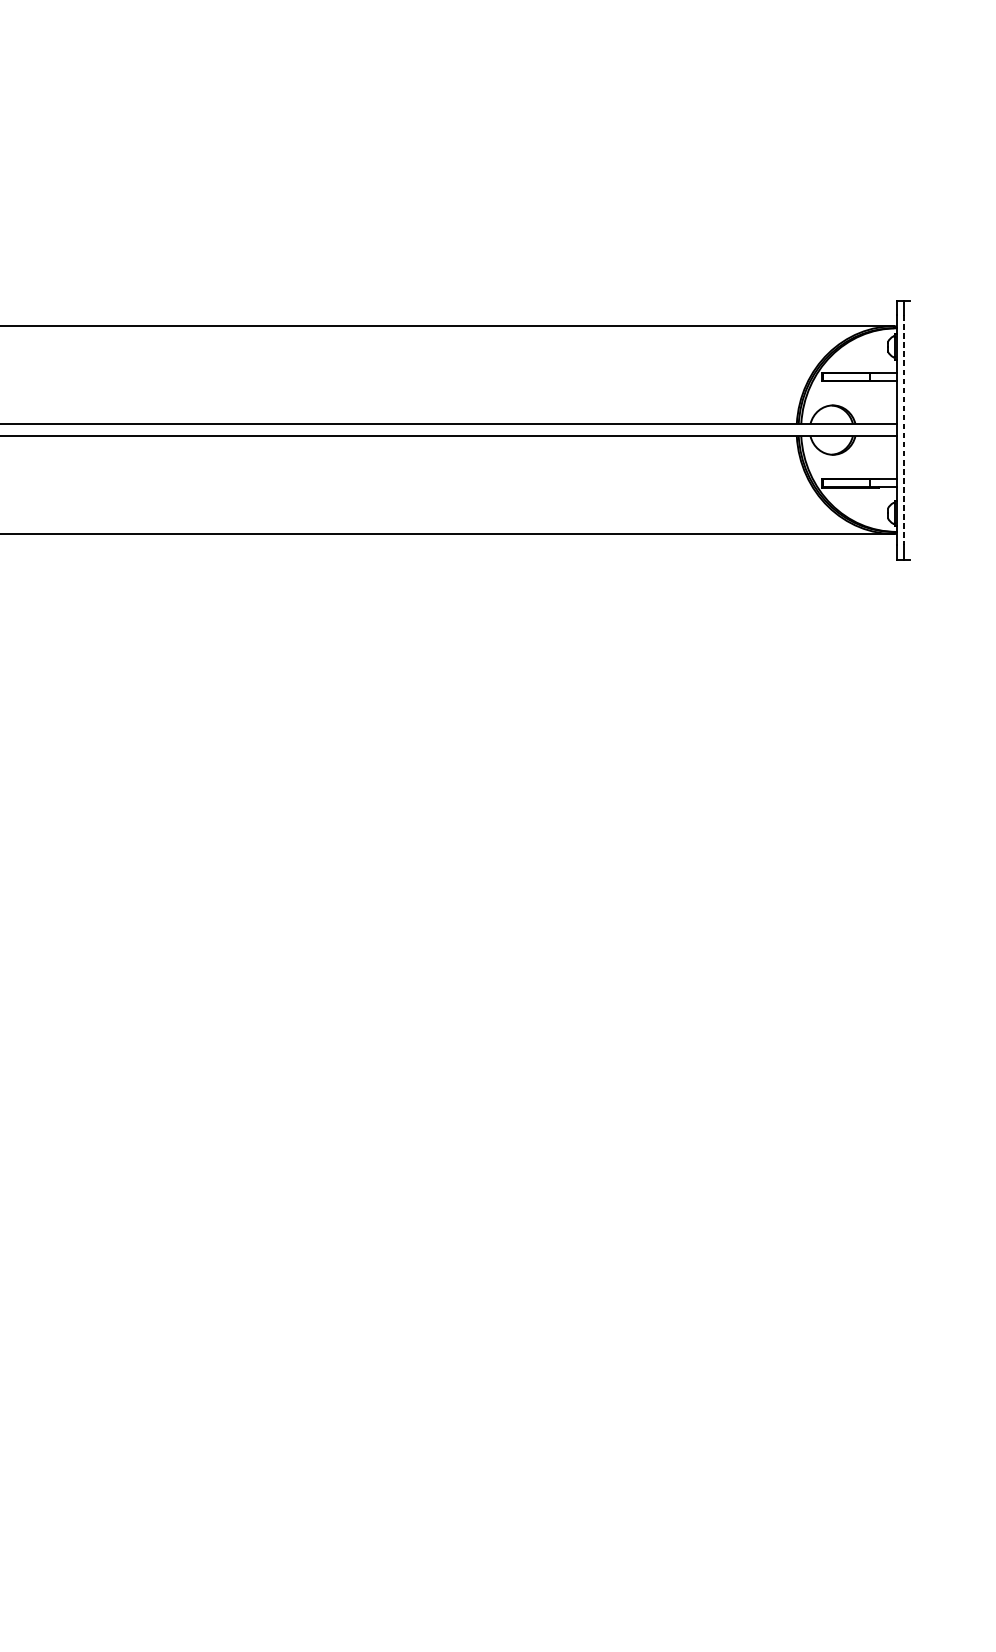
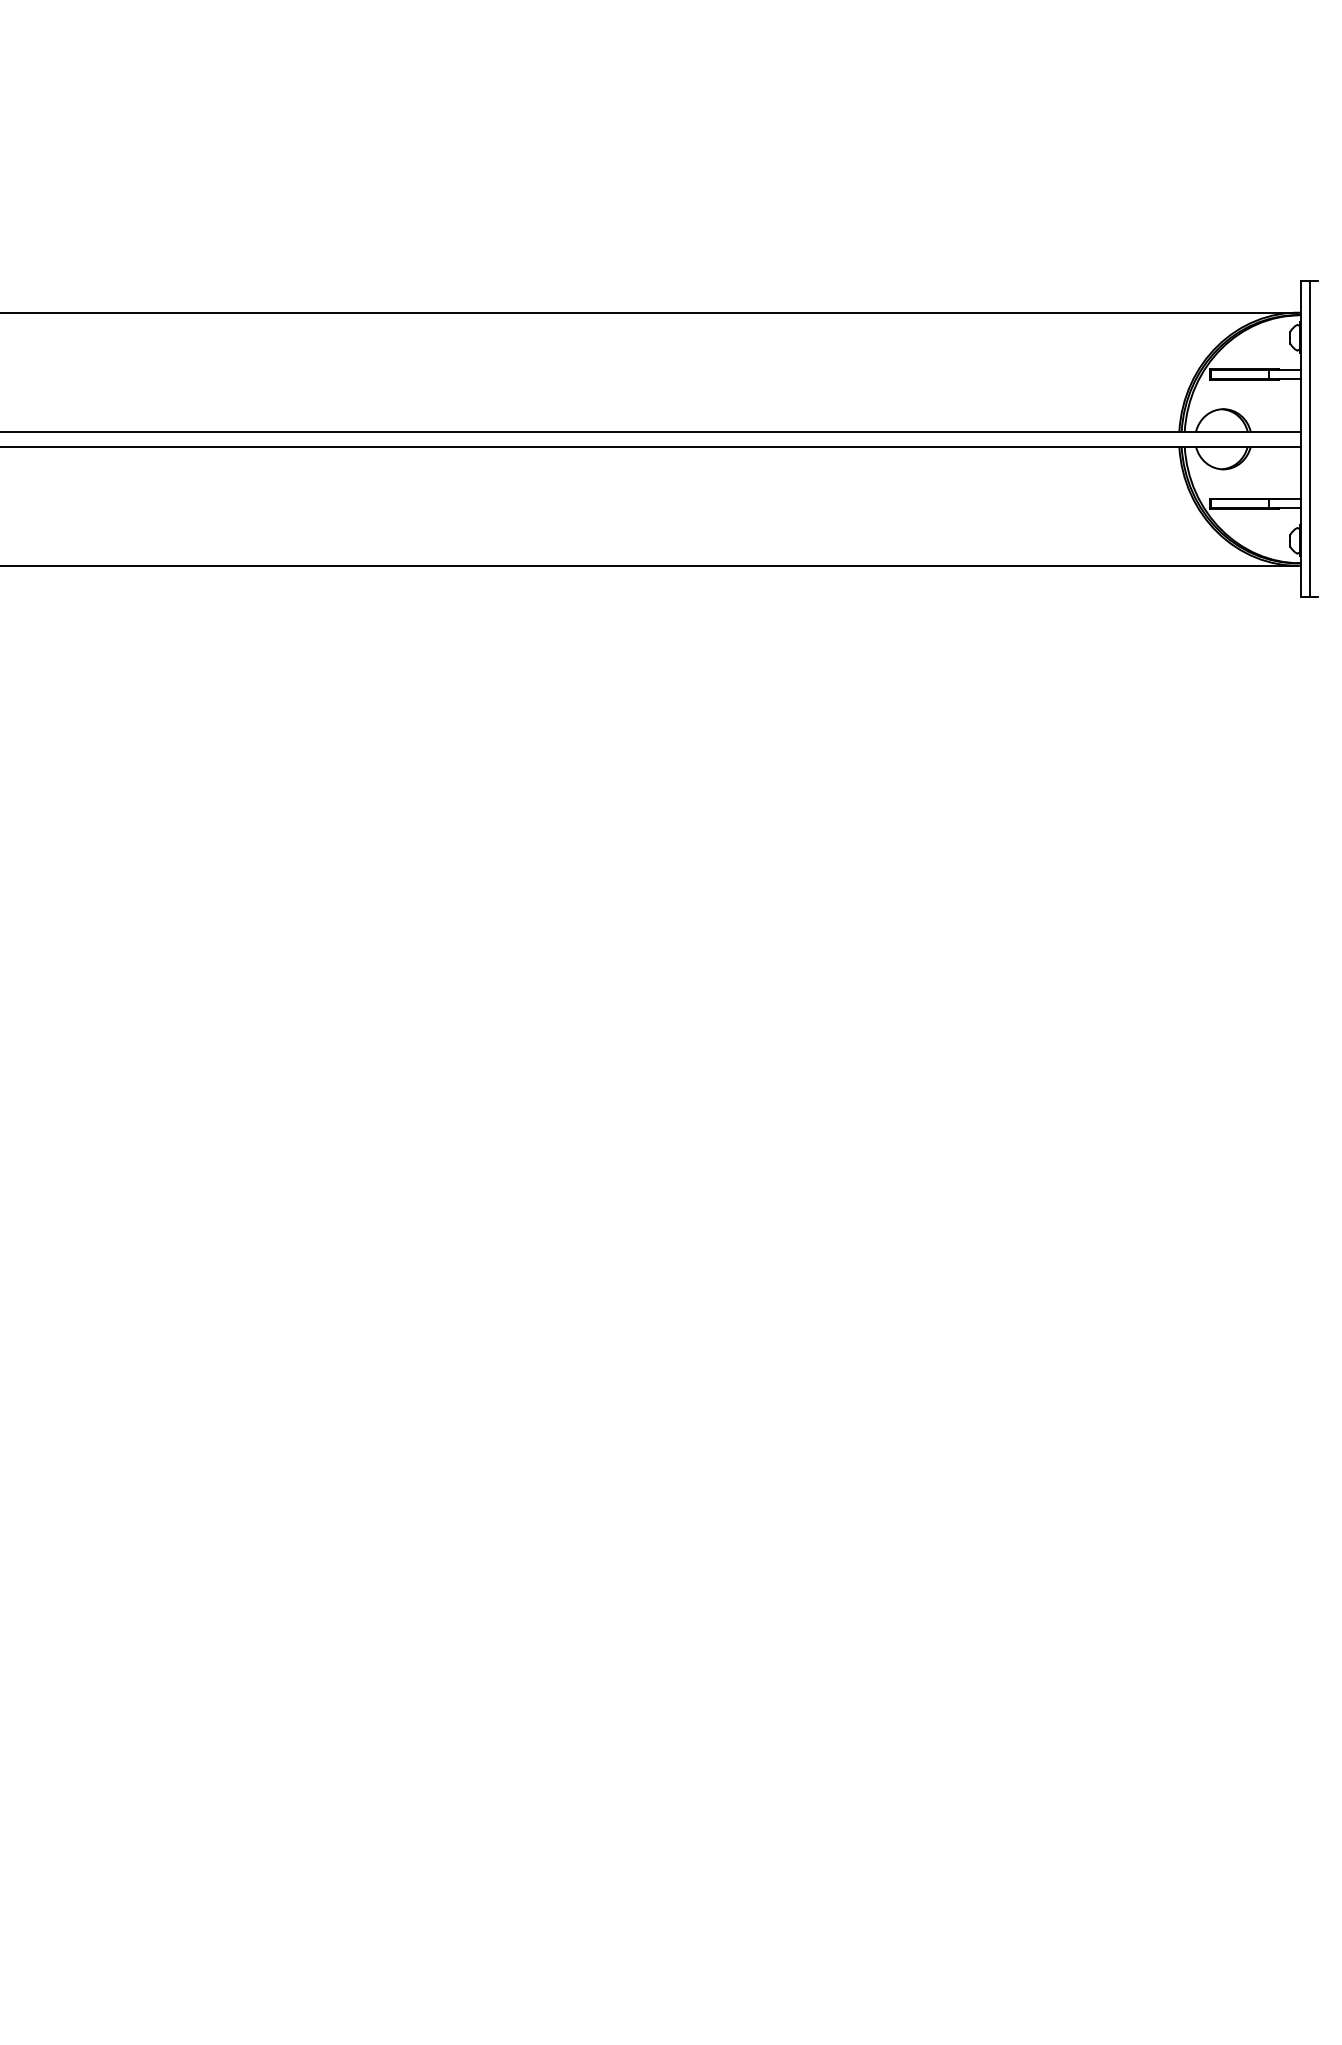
line: (904, 430) -> (1310, 439), dashed -> solid

